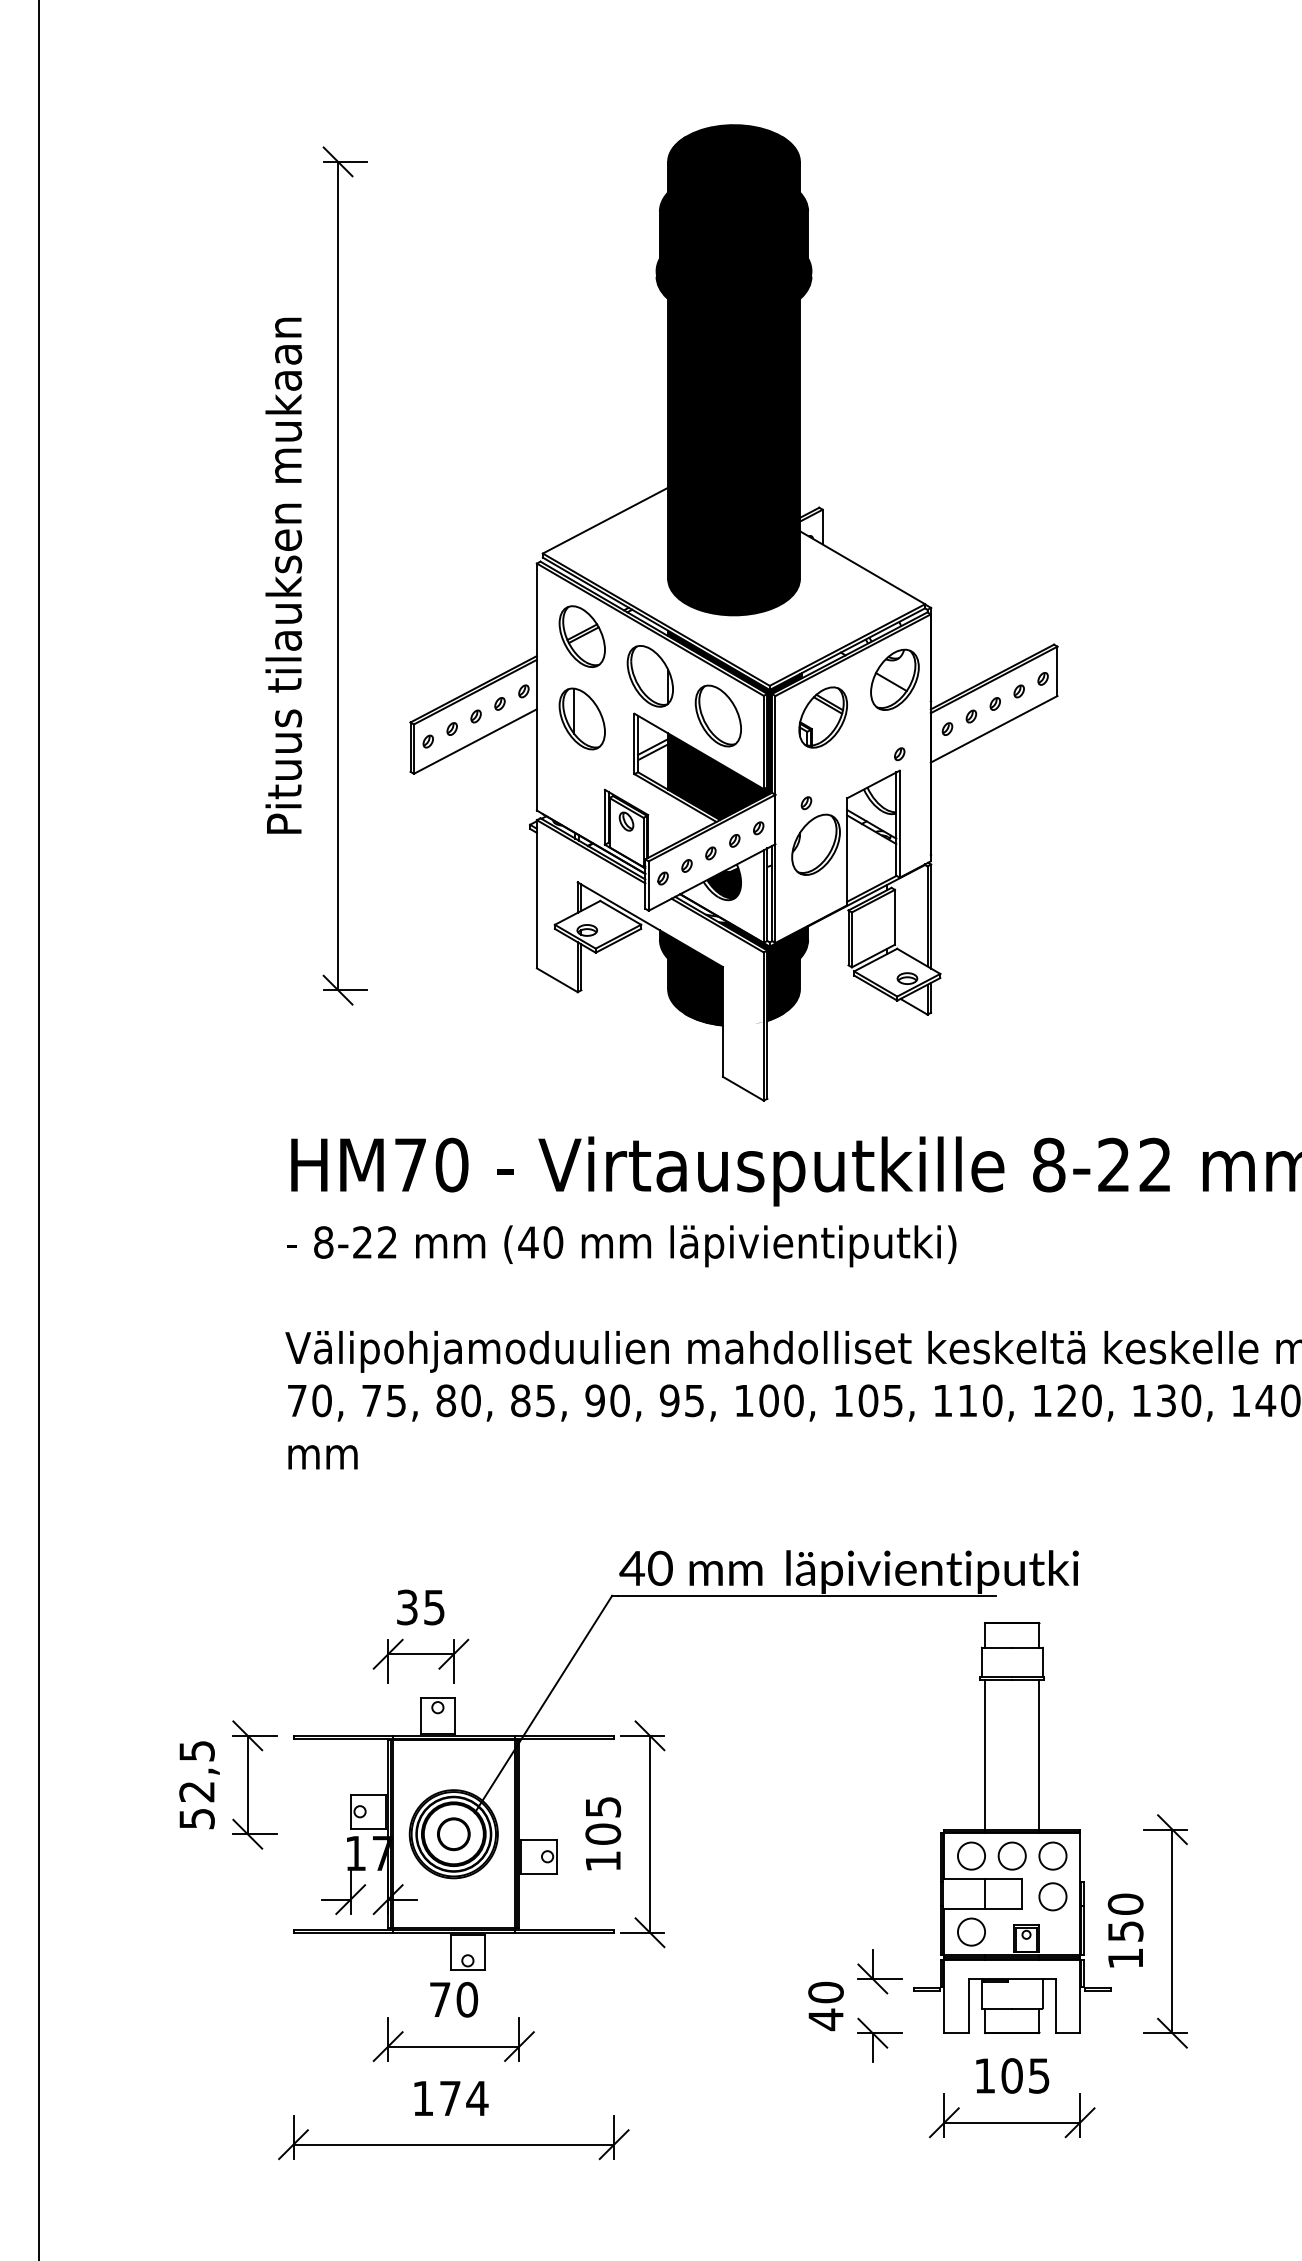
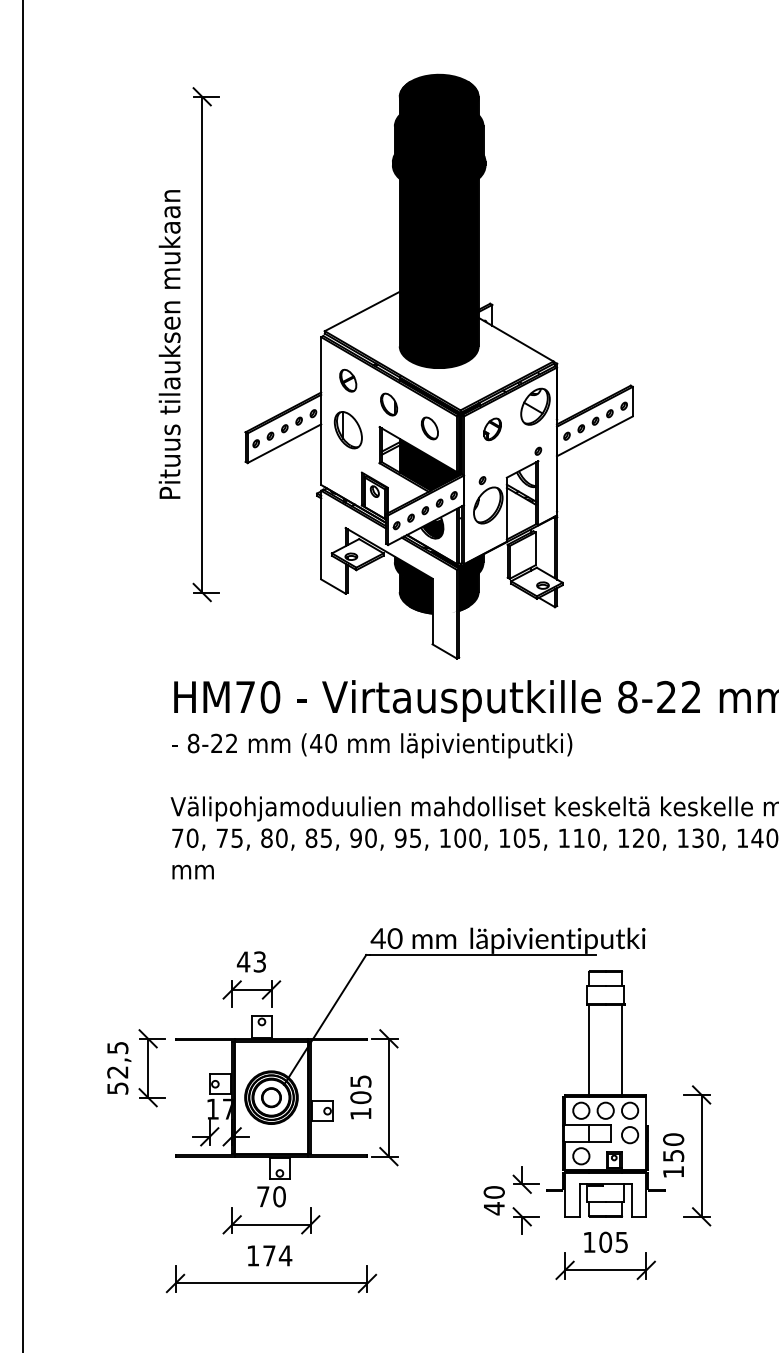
part: (580, 635) -> (347, 380), size x0.6
part: (649, 676) -> (388, 404), size x0.6
part: (717, 716) -> (429, 428), size x0.6
part: (823, 717) -> (492, 429), size x0.6
text: (418, 1606) -> (250, 961), 35 -> 43

